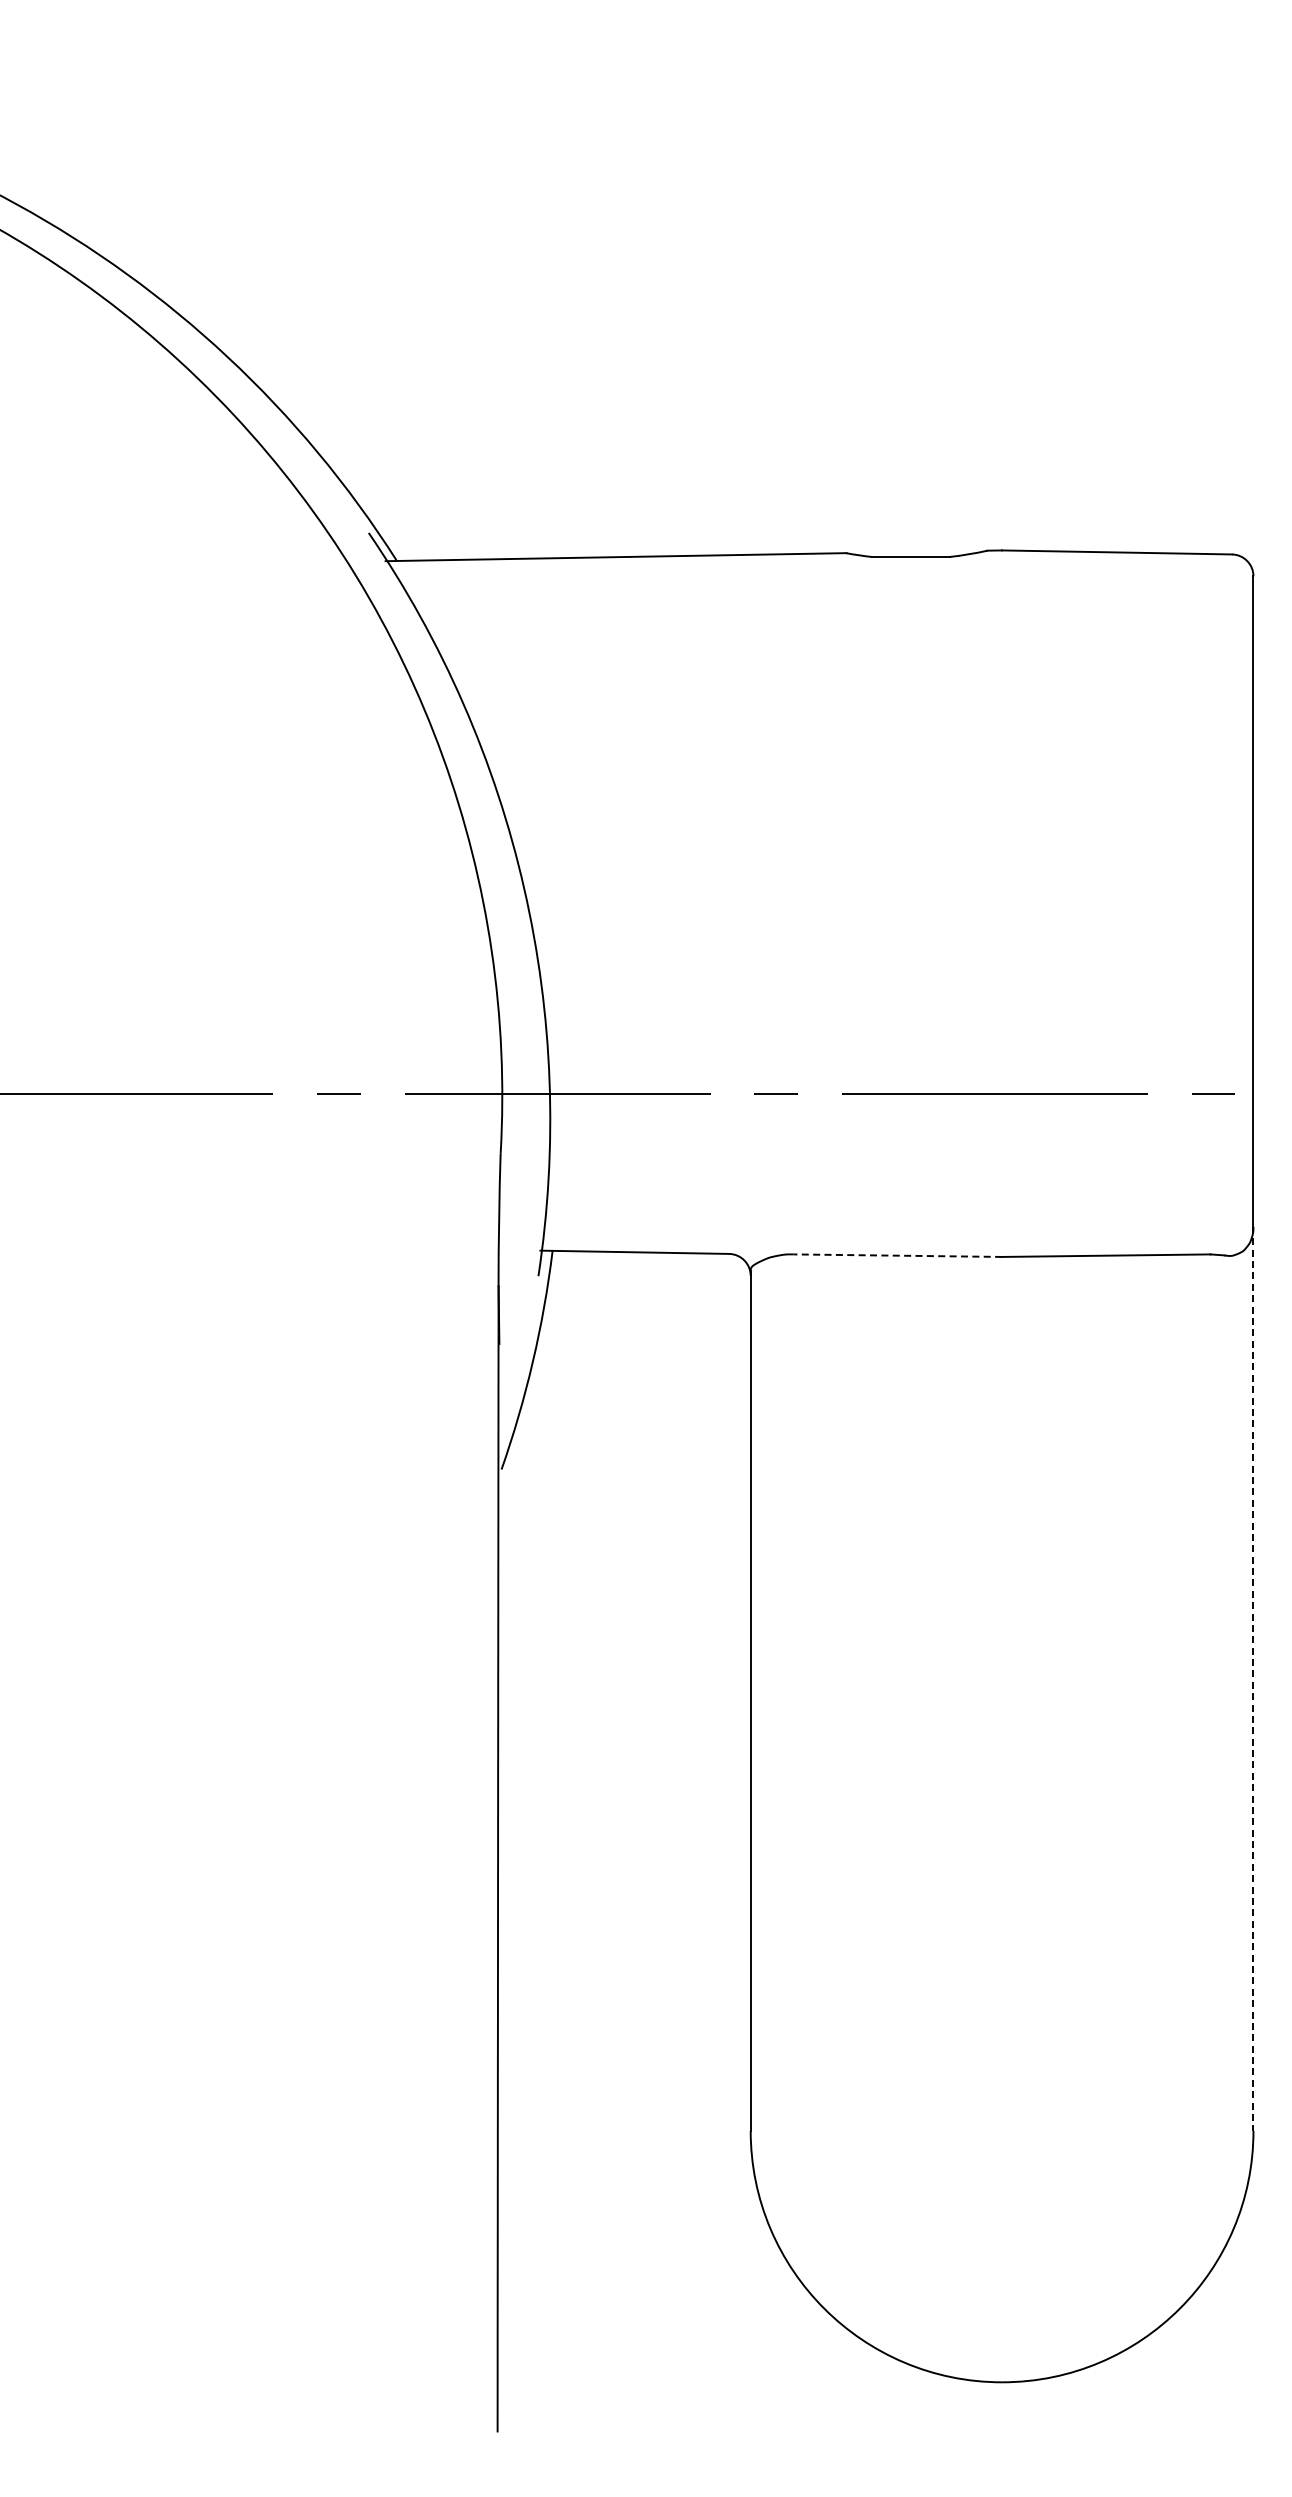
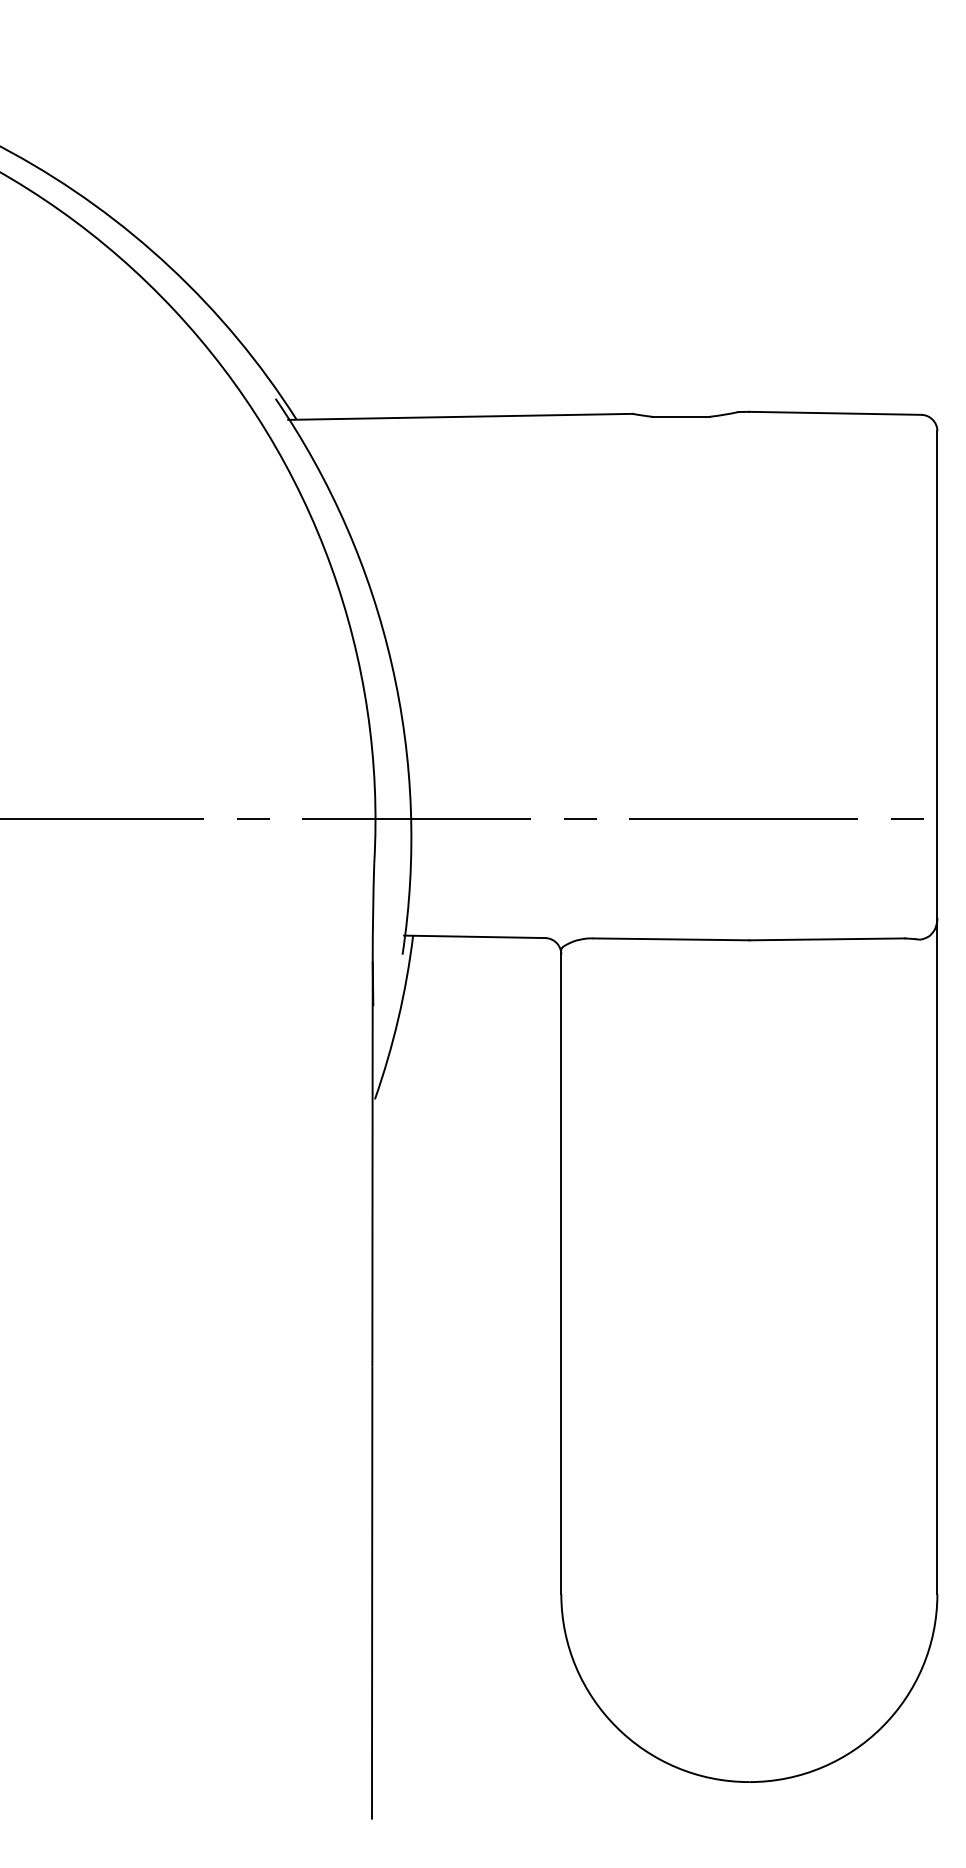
line: (897, 1255) -> (671, 939), dashed -> solid
line: (1253, 1679) -> (937, 1256), dashed -> solid

